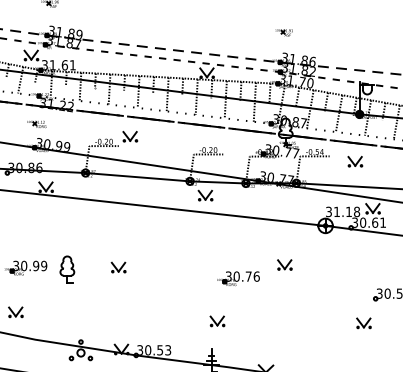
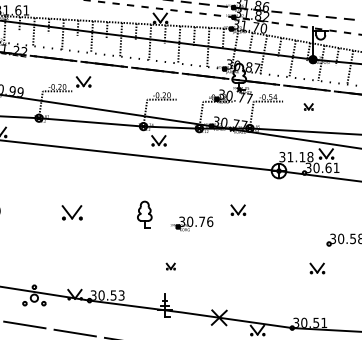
part: (355, 161) -> (308, 106), size x0.6
part: (118, 267) -> (71, 212), size x1.4
part: (67, 269) -> (144, 214), moved
part: (217, 321) -> (170, 266), size x0.6

